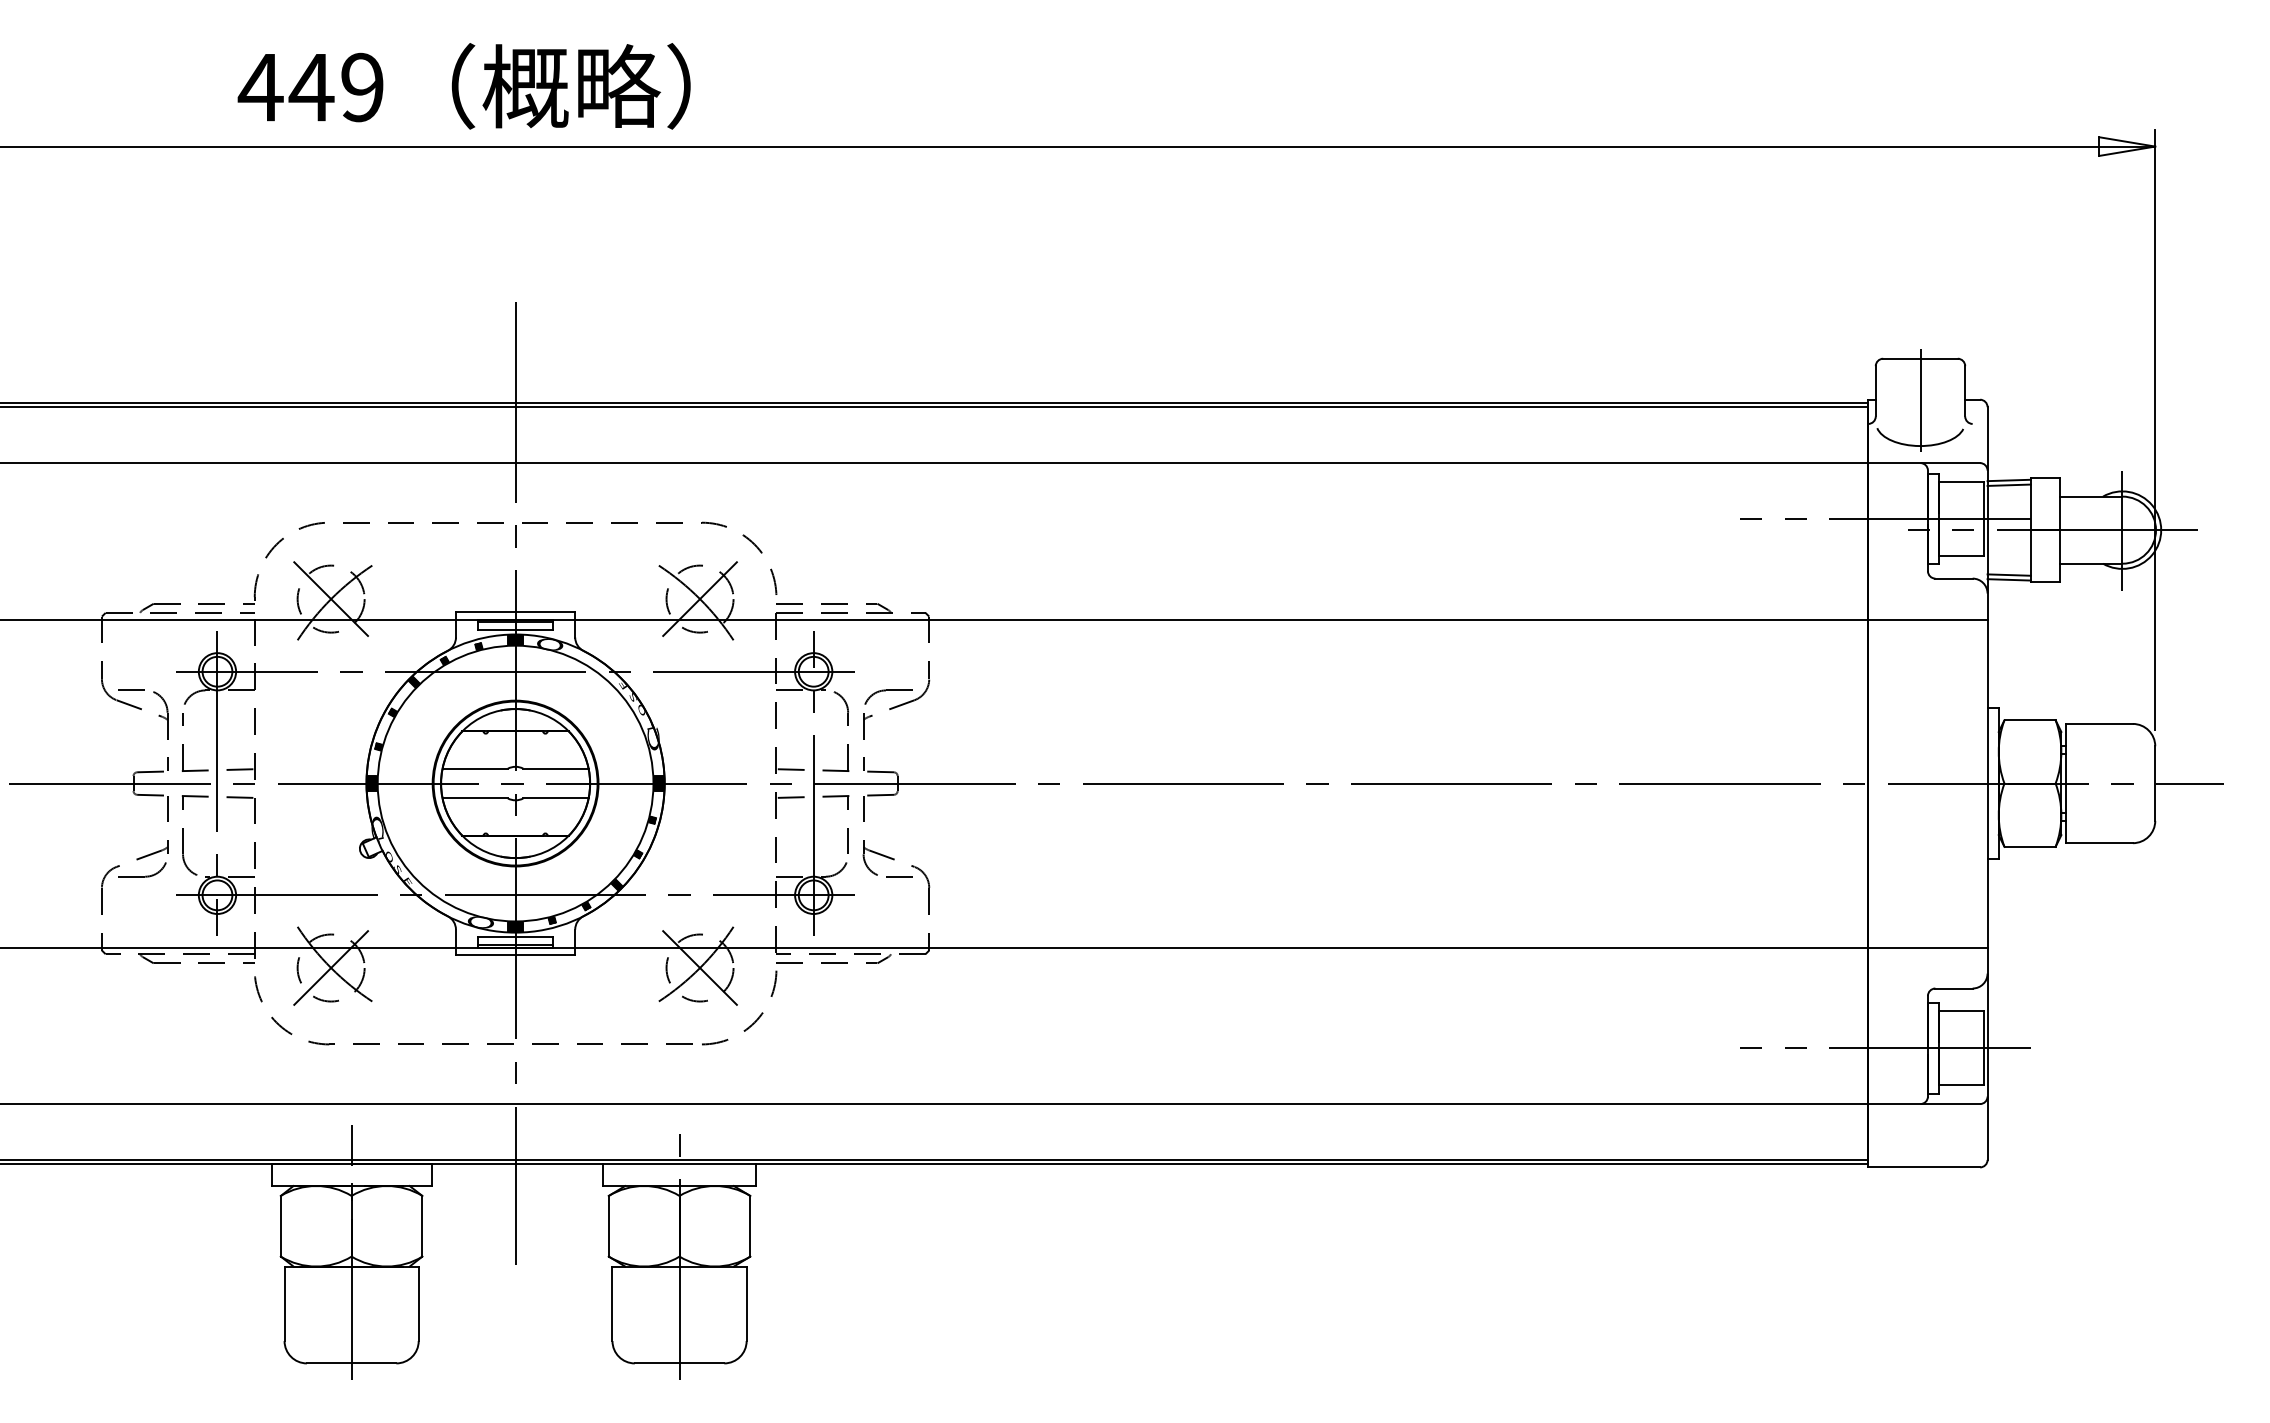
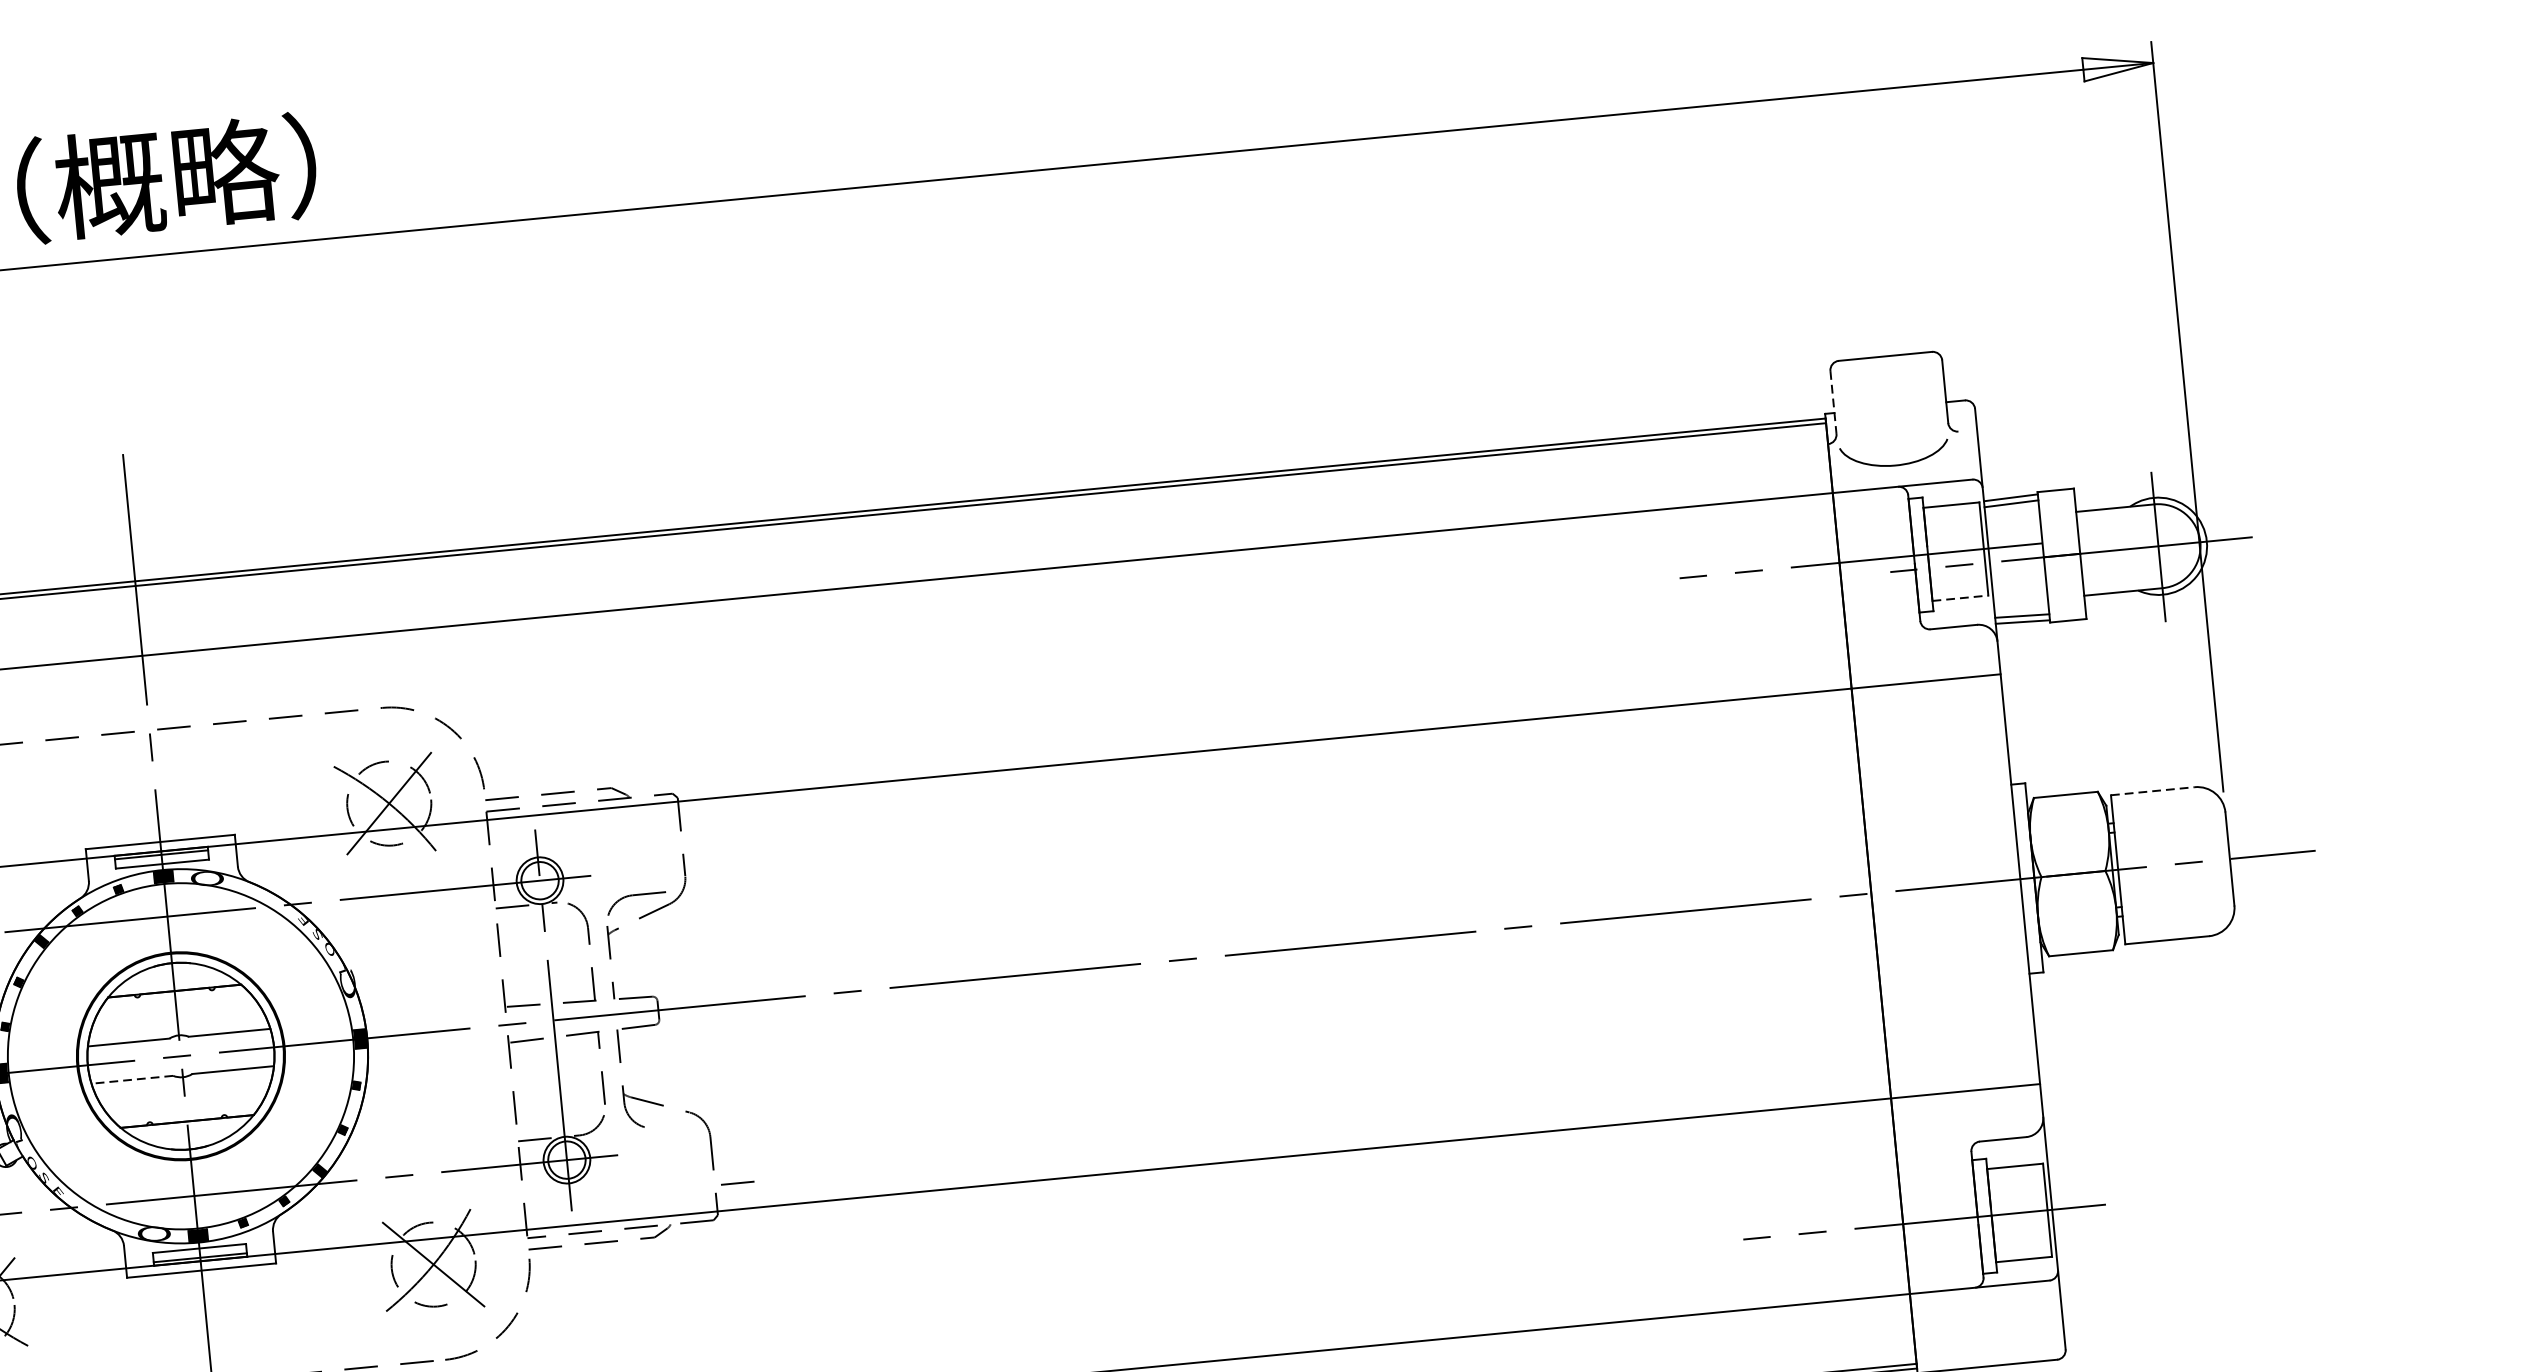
line: (1875, 391) -> (1833, 402), solid -> dashed
line: (1920, 400) -> (1890, 408), removed
line: (1961, 556) -> (1960, 598), solid -> dashed
line: (2099, 723) -> (2153, 790), solid -> dashed
line: (475, 798) -> (132, 1079), solid -> dashed
line: (899, 876) -> (737, 1182), moved

